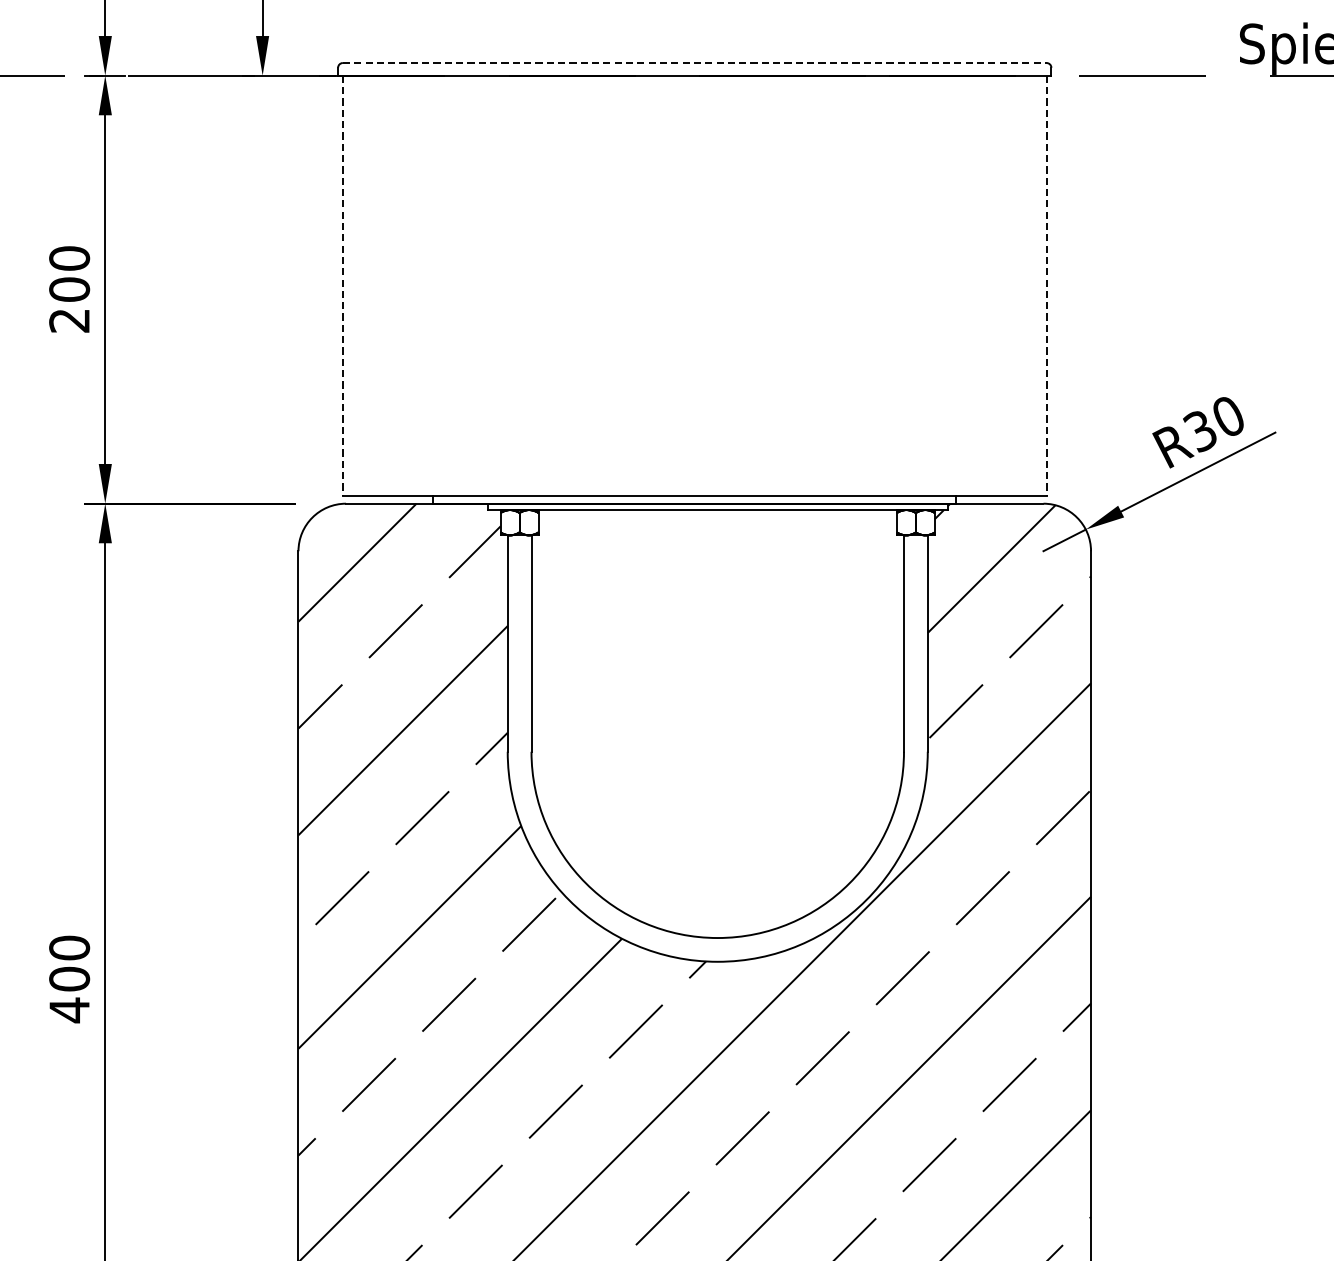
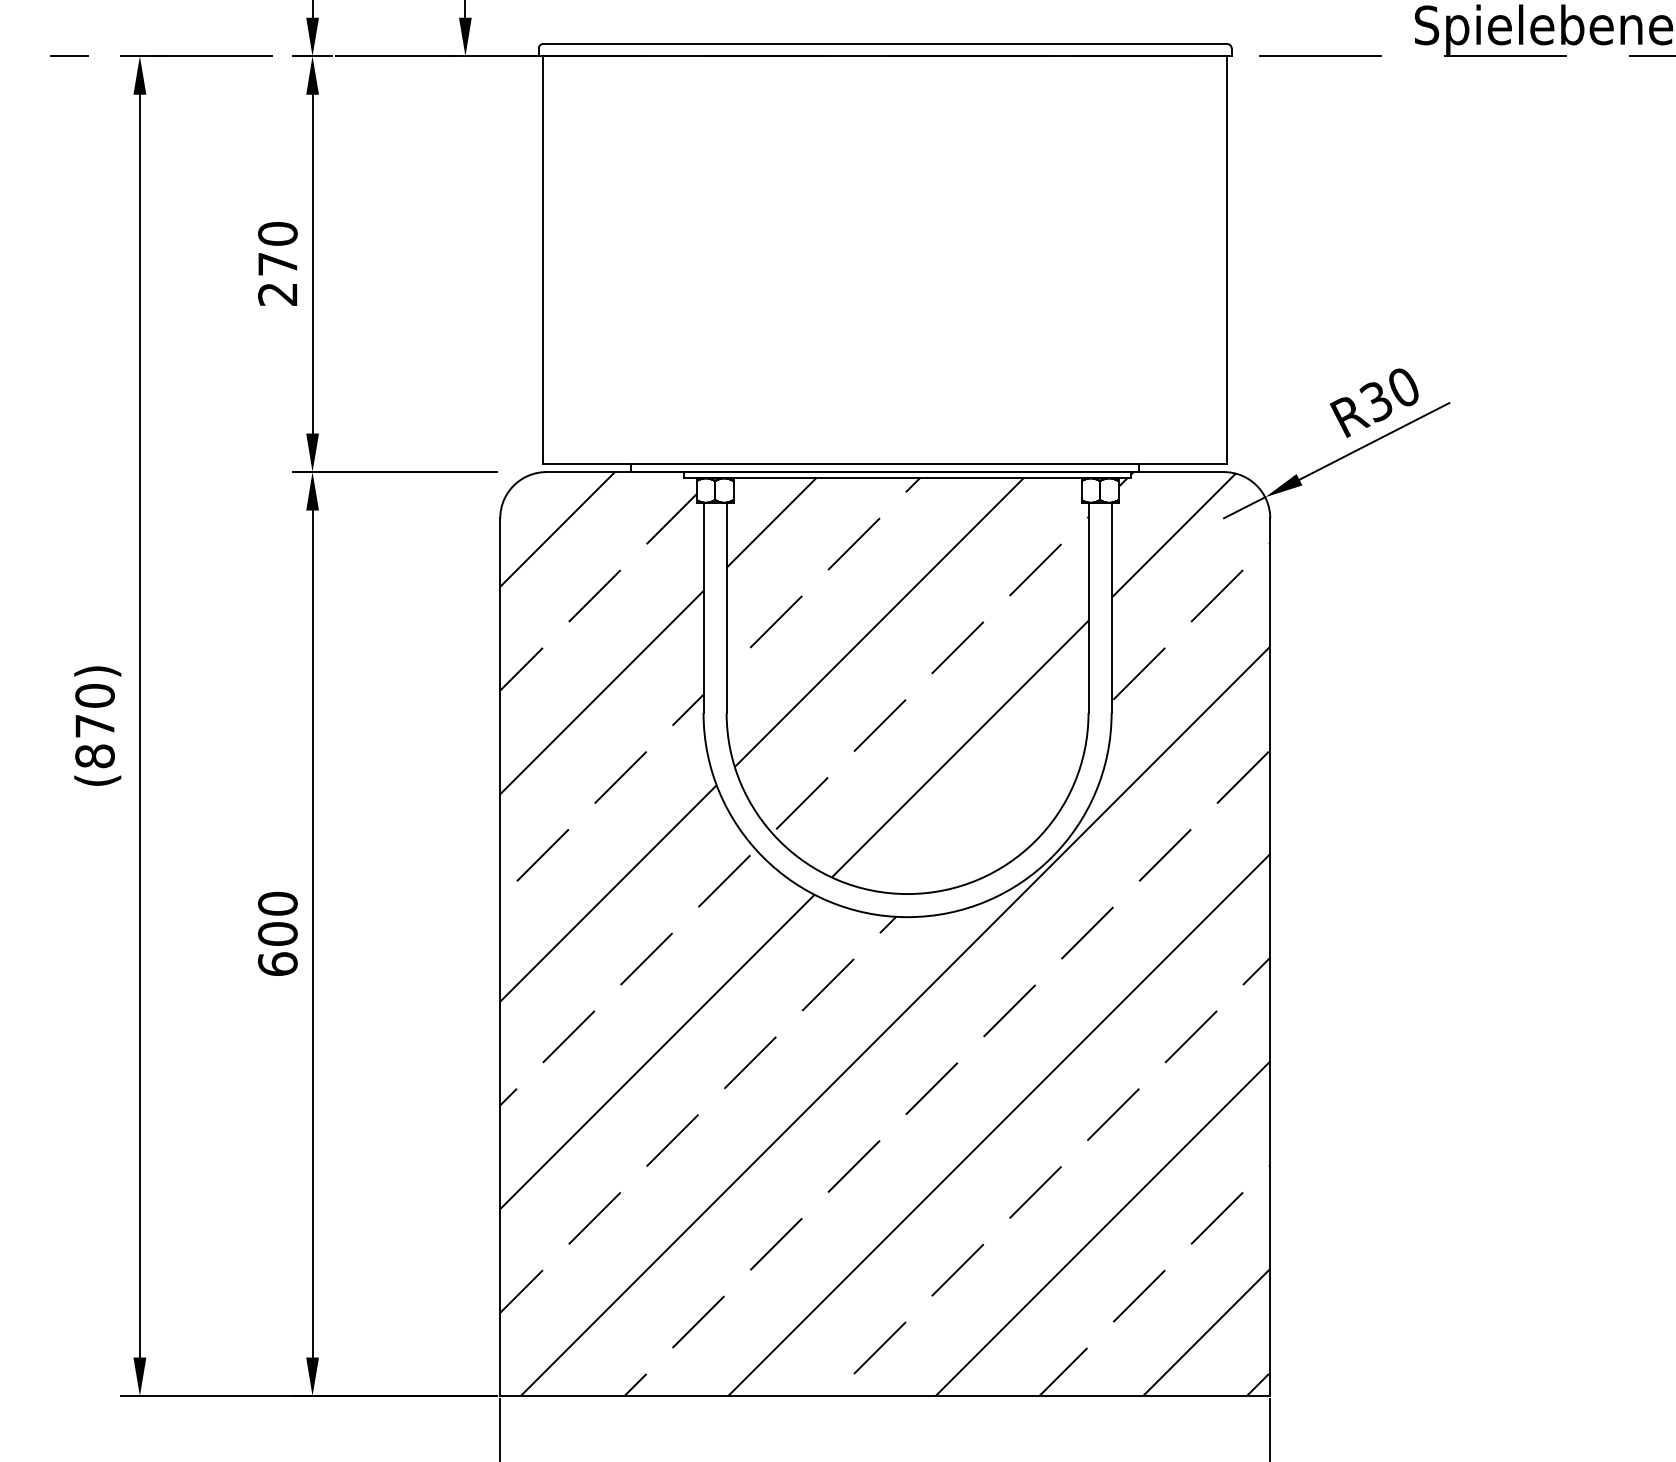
line: (695, 63) -> (885, 44), dashed -> solid
line: (342, 285) -> (543, 260), dashed -> solid
line: (1047, 285) -> (1227, 260), dashed -> solid
text: (69, 288) -> (277, 263), 200 -> 270
hatch: (717, 715) -> (907, 677), added
text: (69, 1009) -> (277, 963), 400 -> 600

